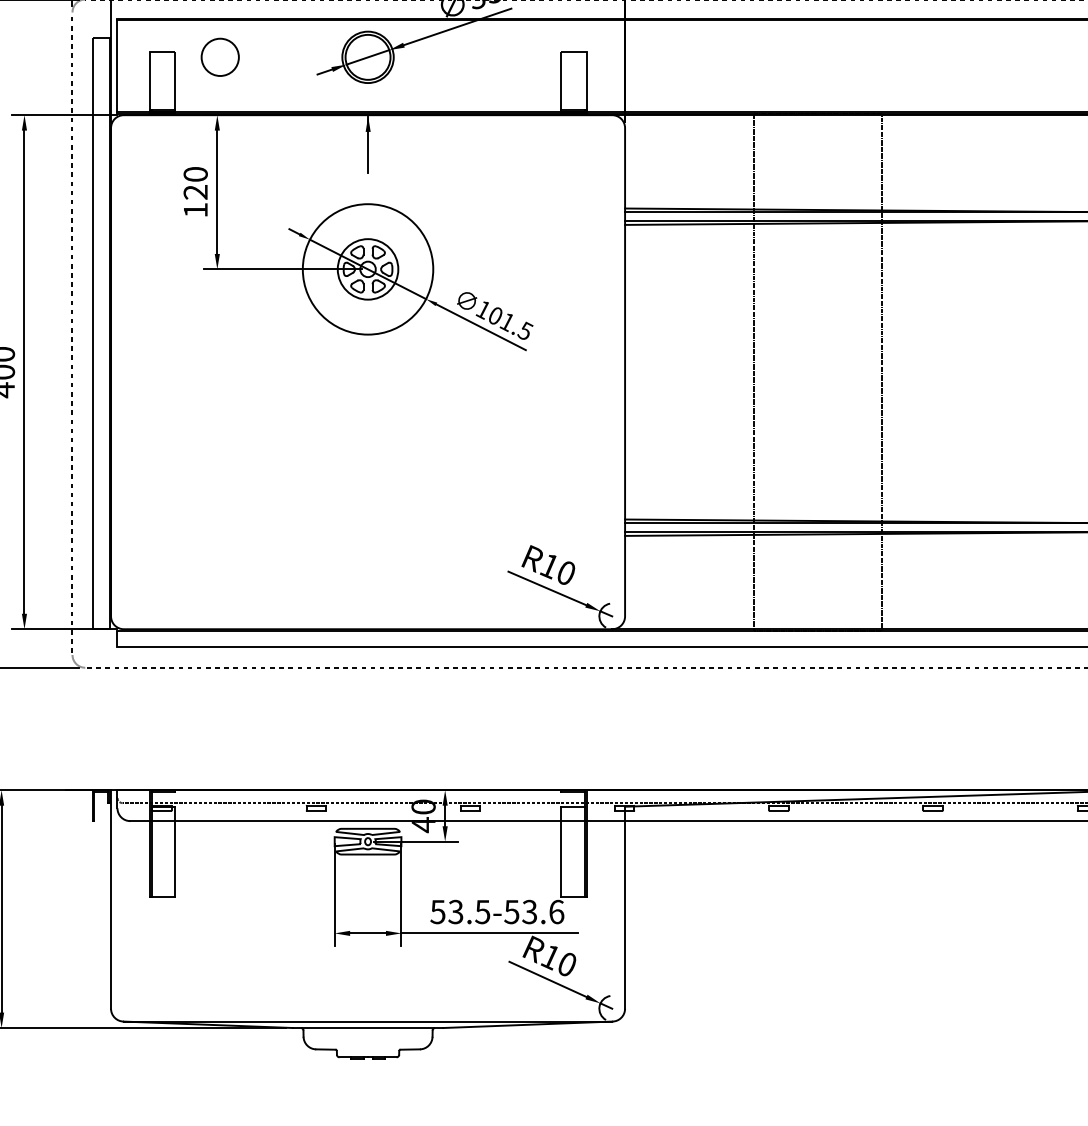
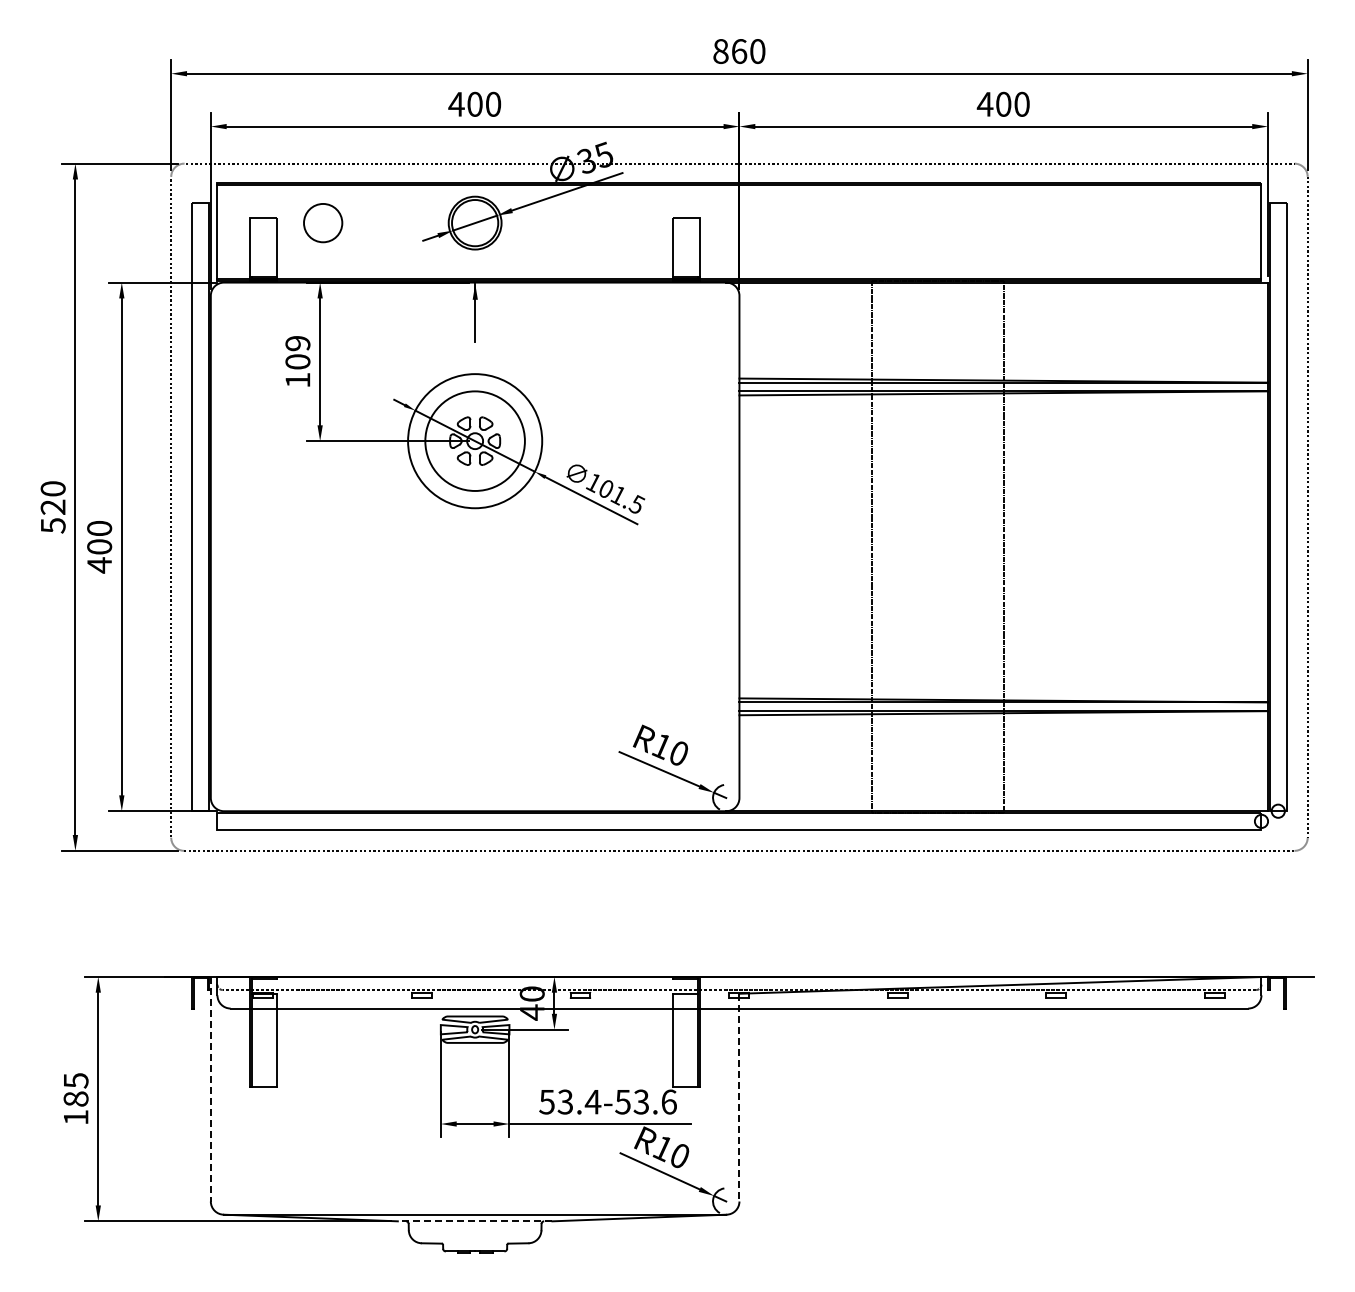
text: (195, 183) -> (297, 352), 120 -> 109
circle: (368, 269) -> (475, 441), size x1.6
line: (110, 899) -> (210, 1089), solid -> dashed
line: (625, 907) -> (739, 1097), solid -> dashed
text: (482, 912) -> (592, 1102), 53.5-53.6 -> 53.4-53.6
line: (367, 1028) -> (474, 1221), solid -> dashed

